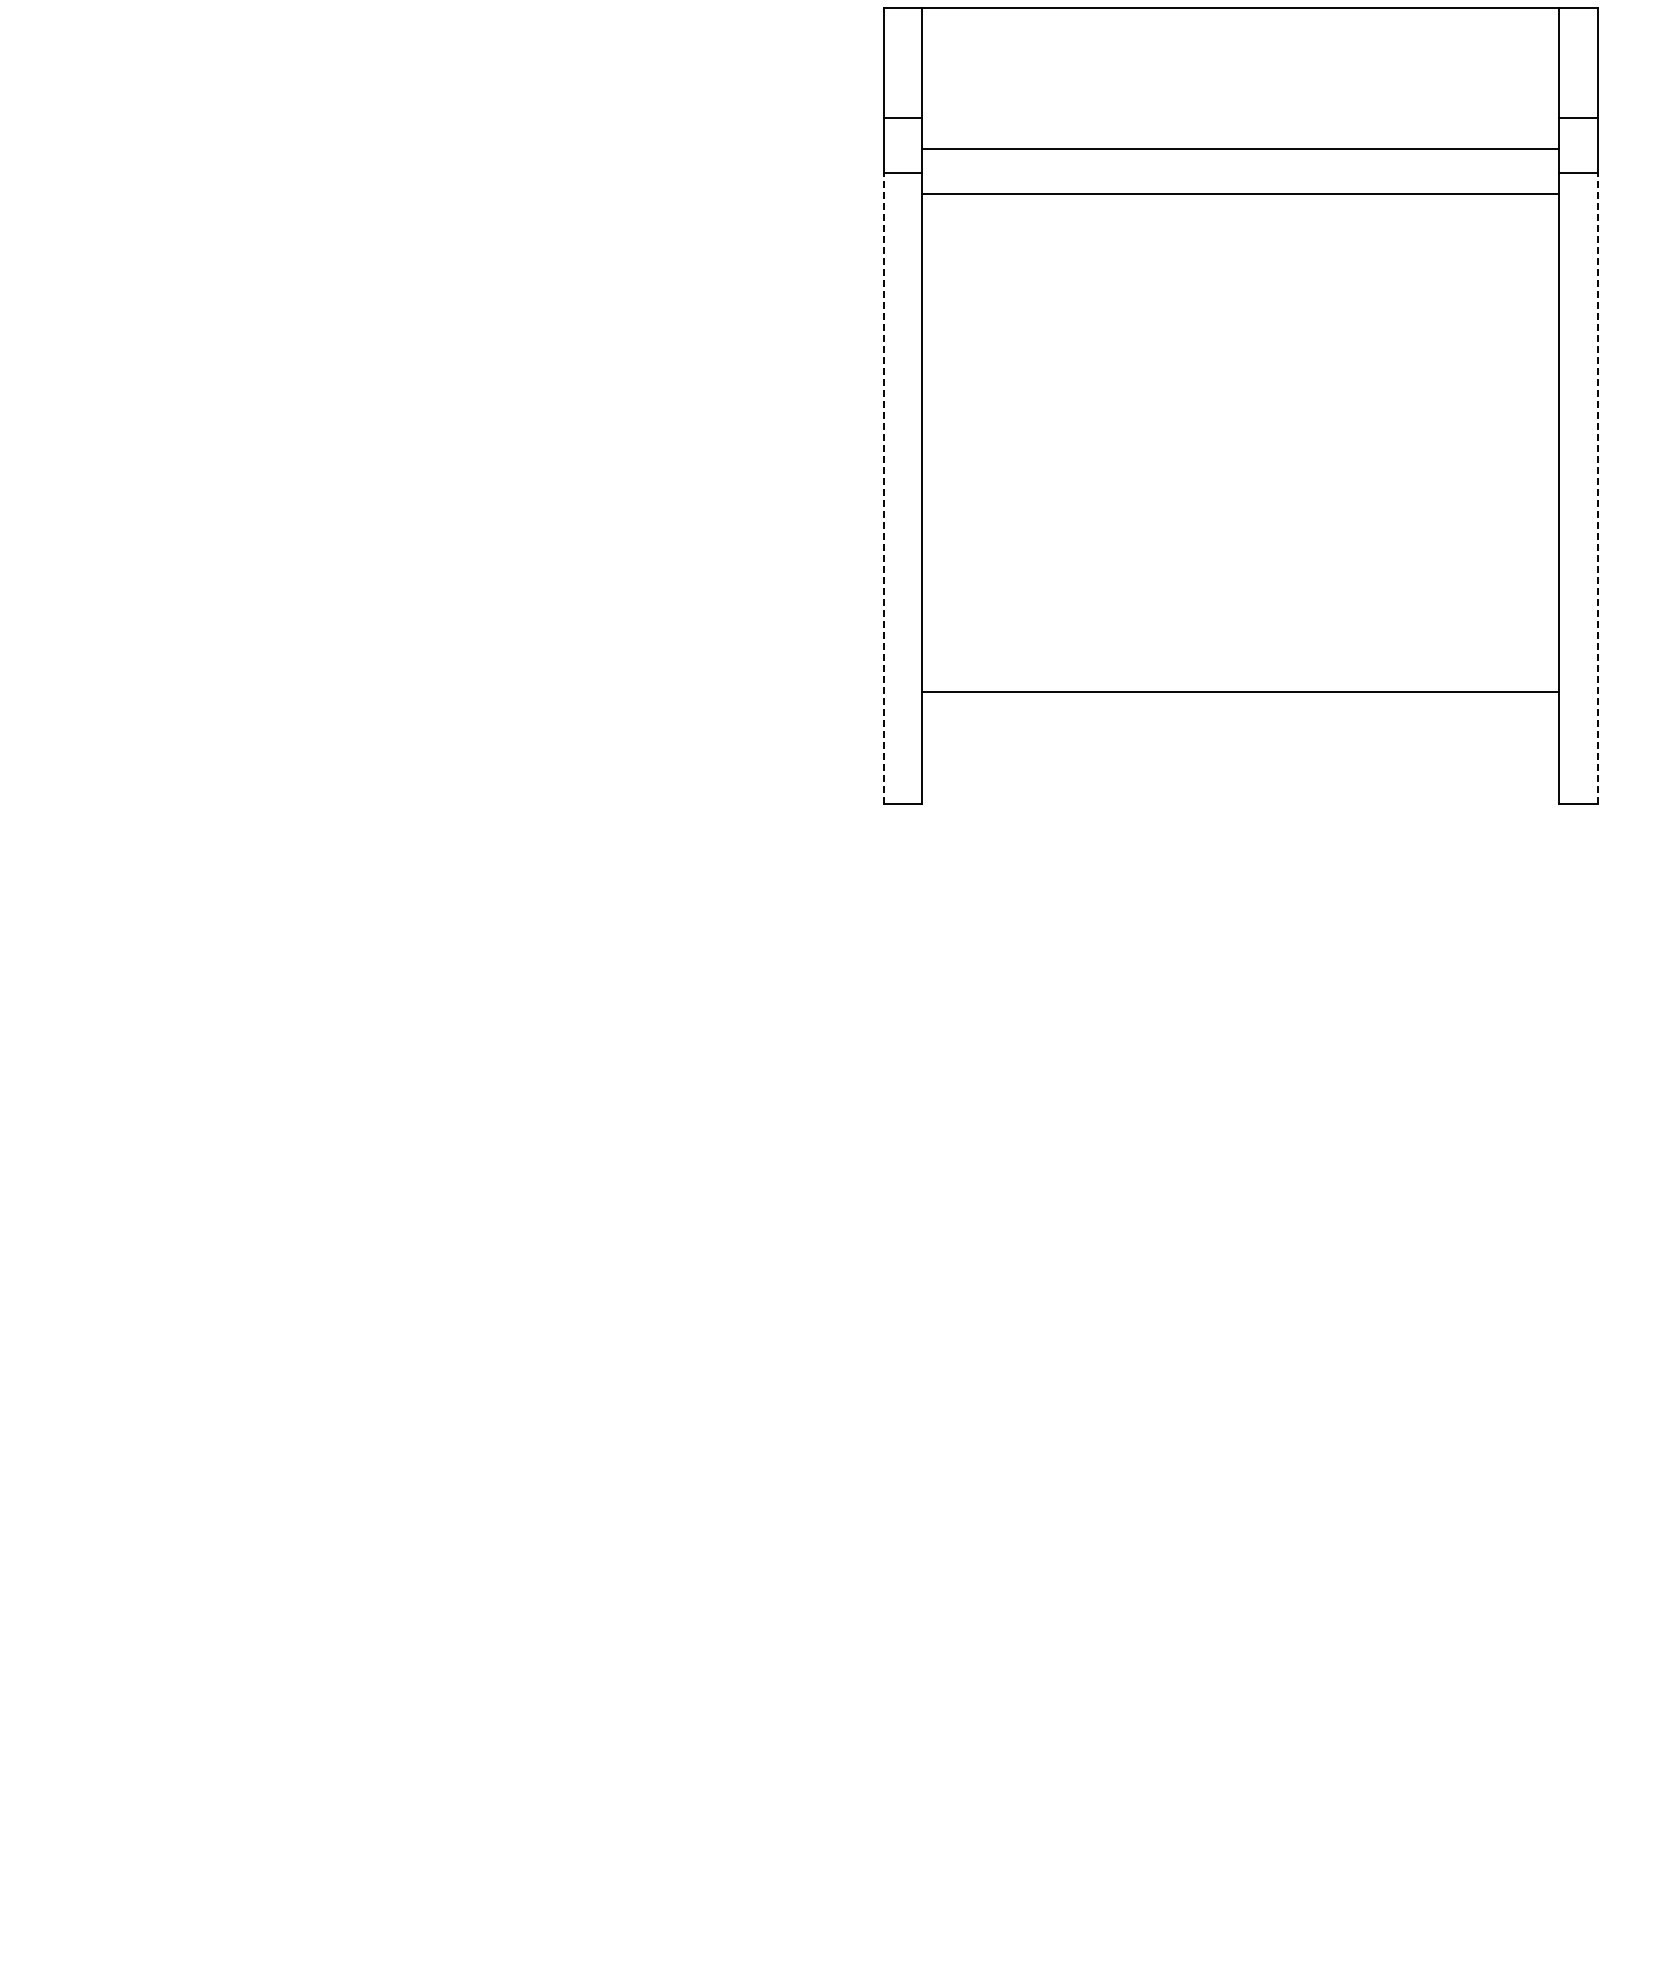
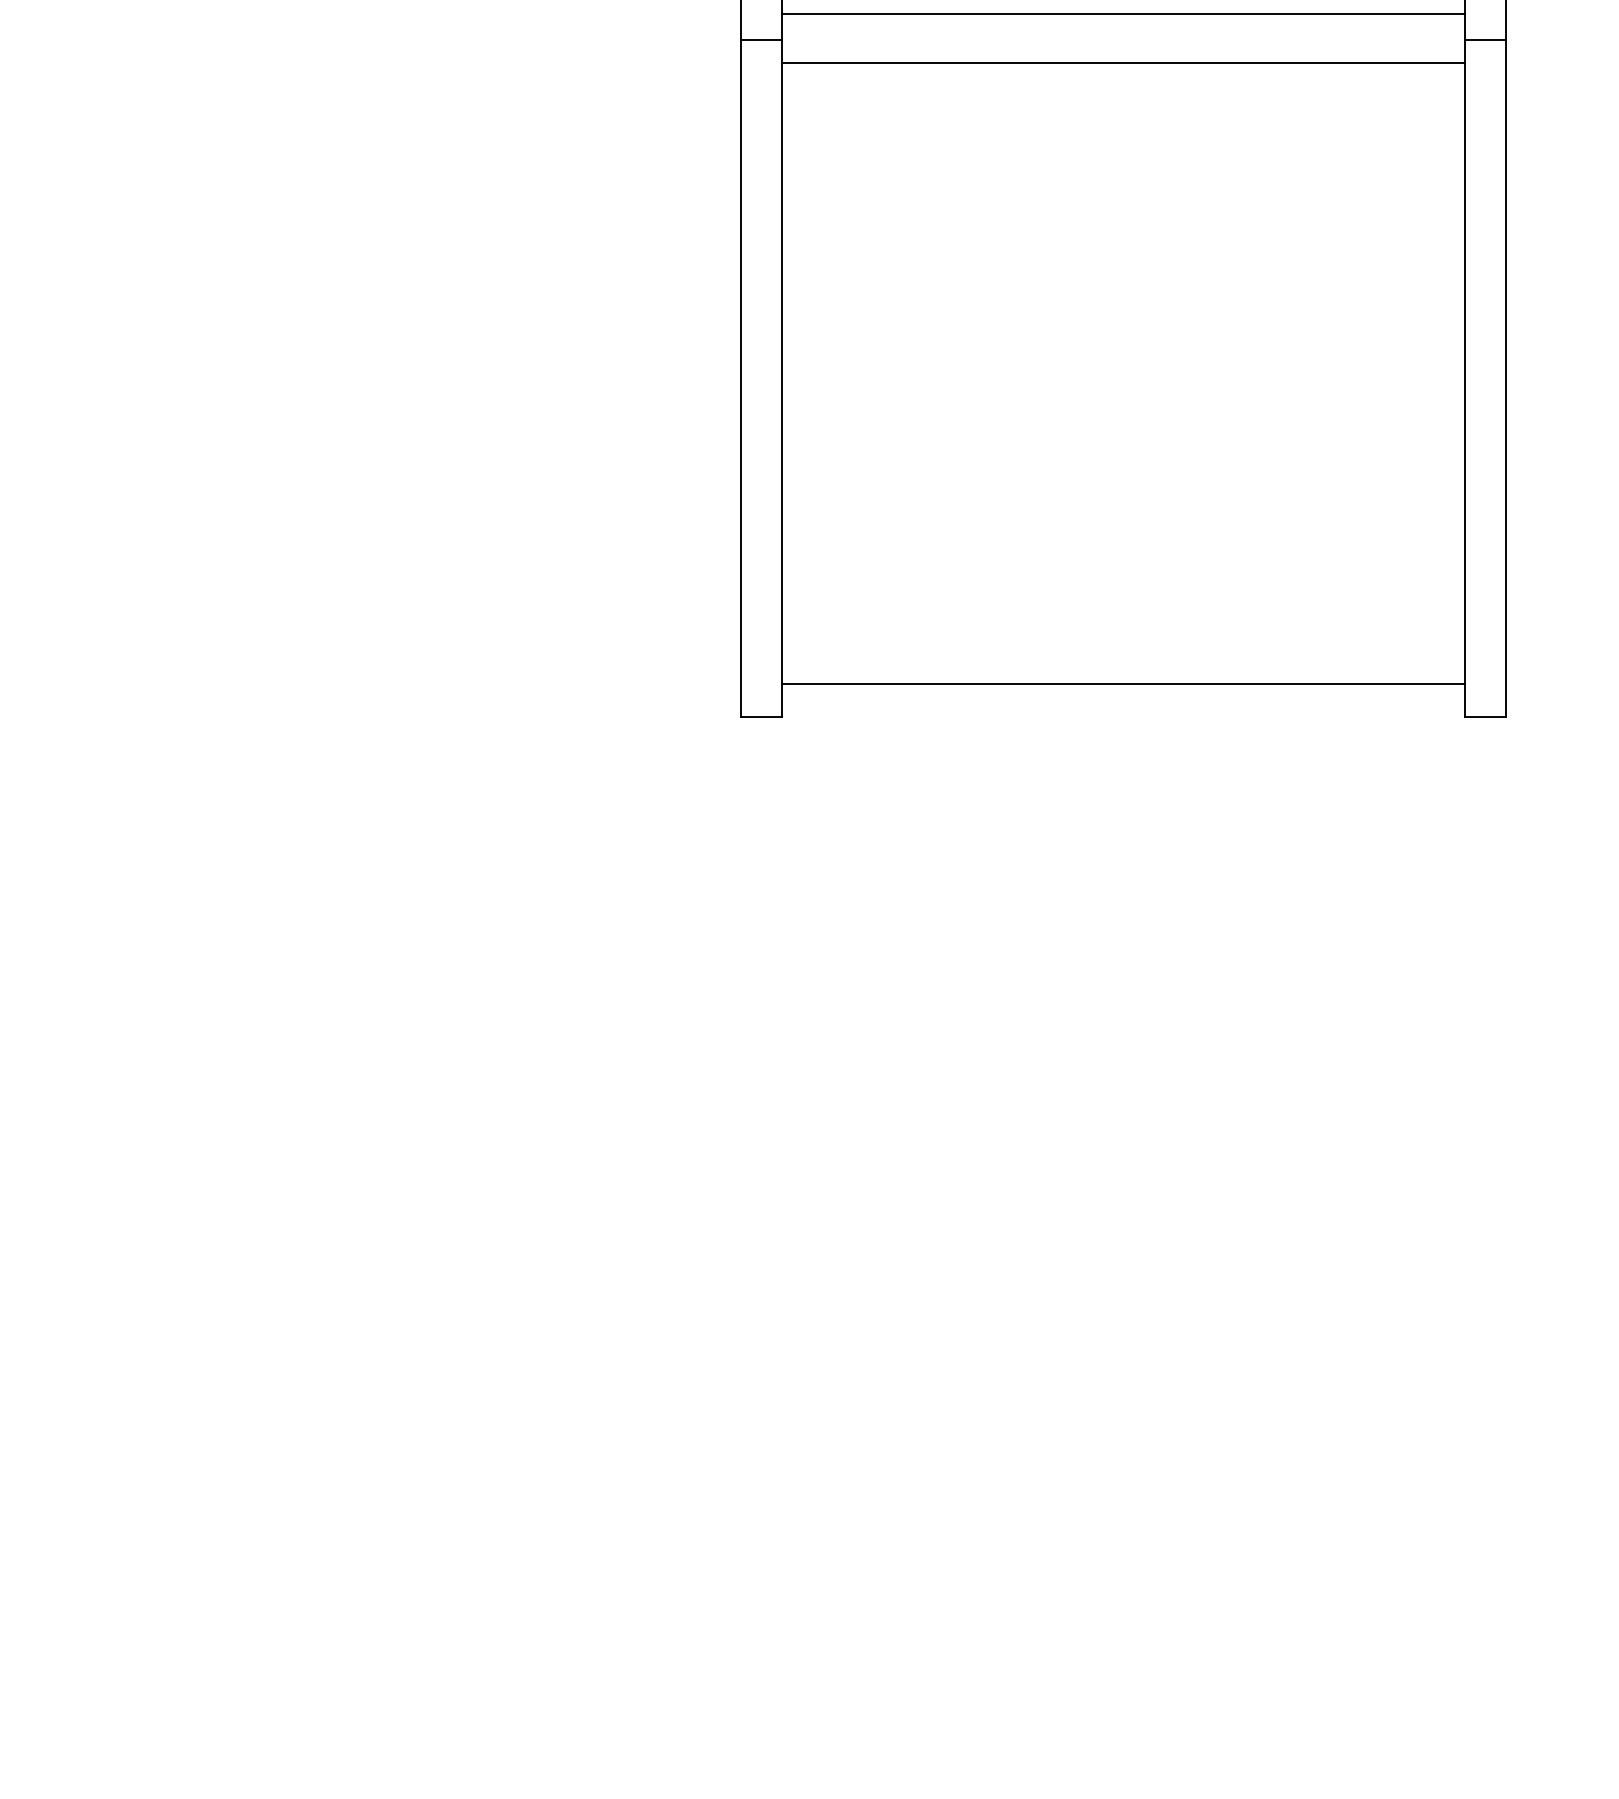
line: (883, 488) -> (740, 378), dashed -> solid
line: (1597, 488) -> (1506, 378), dashed -> solid
line: (1240, 691) -> (1123, 683), moved

